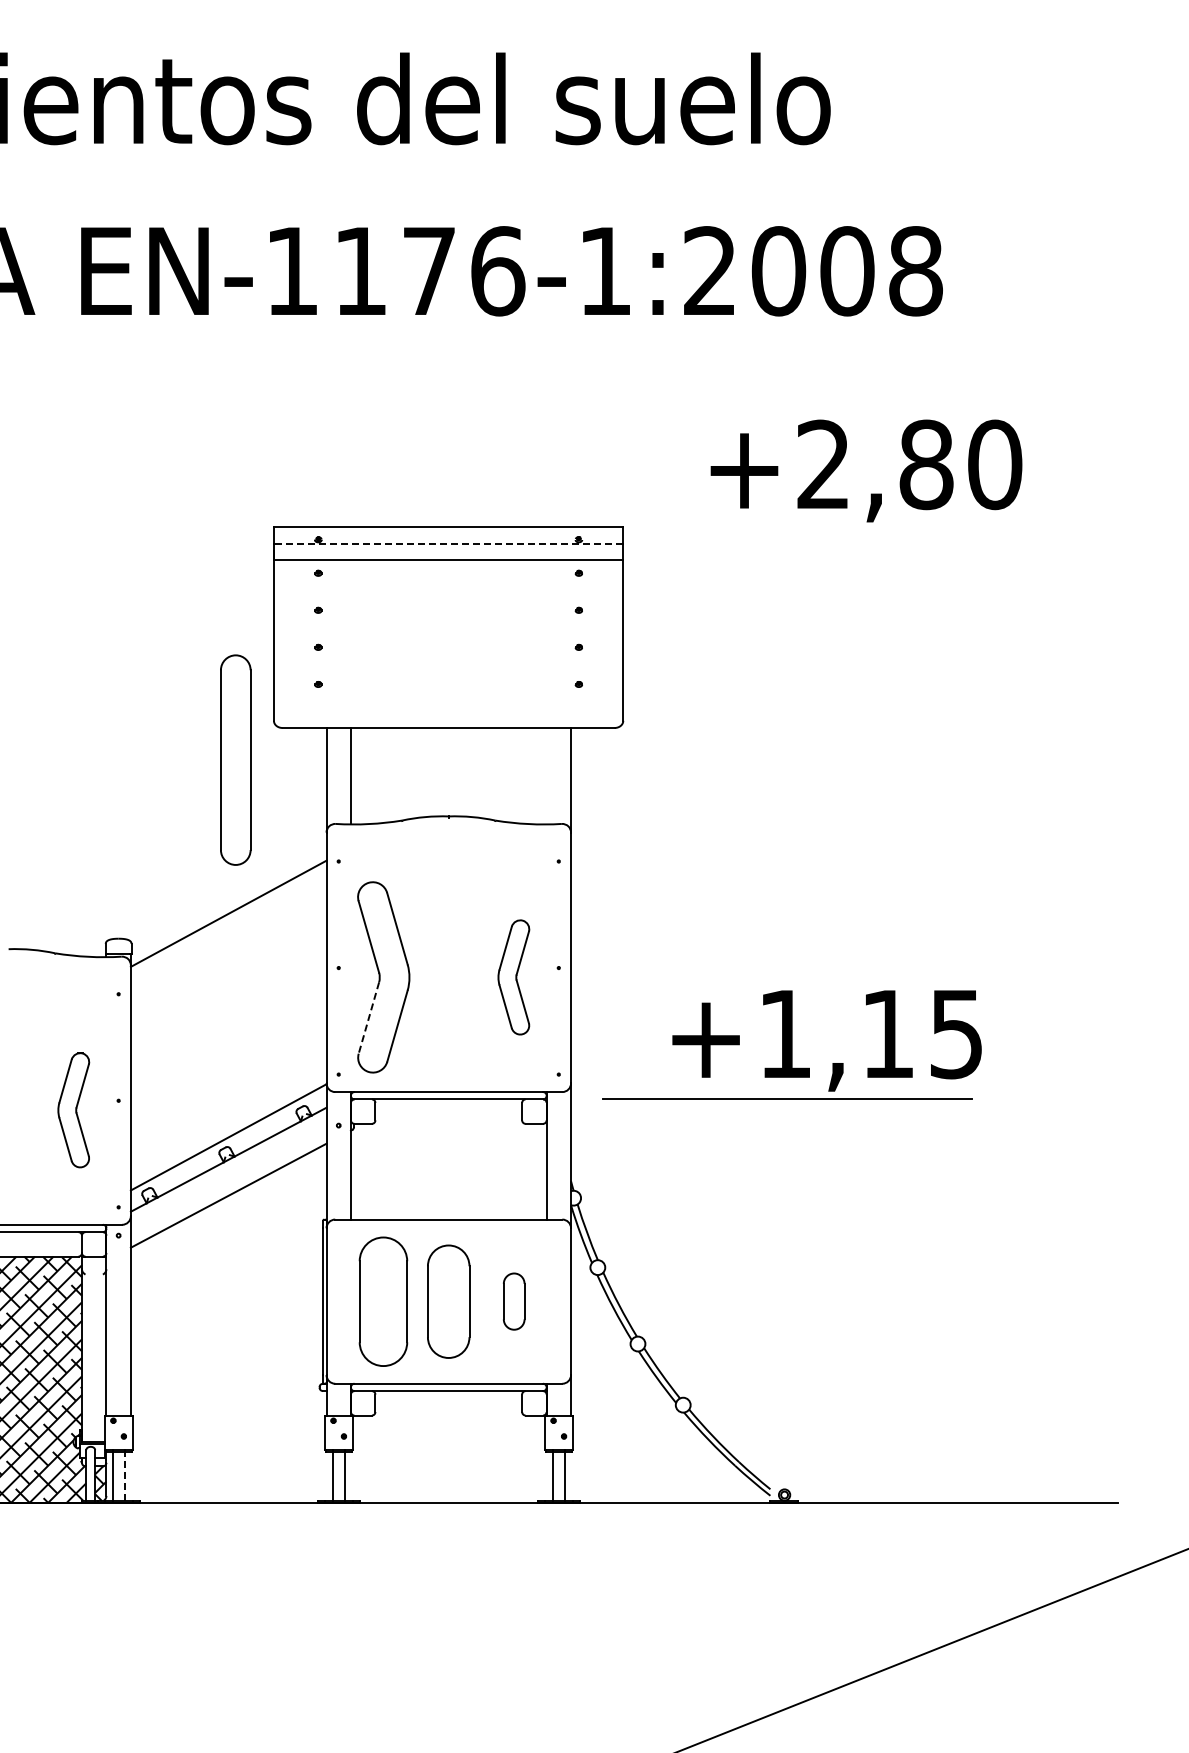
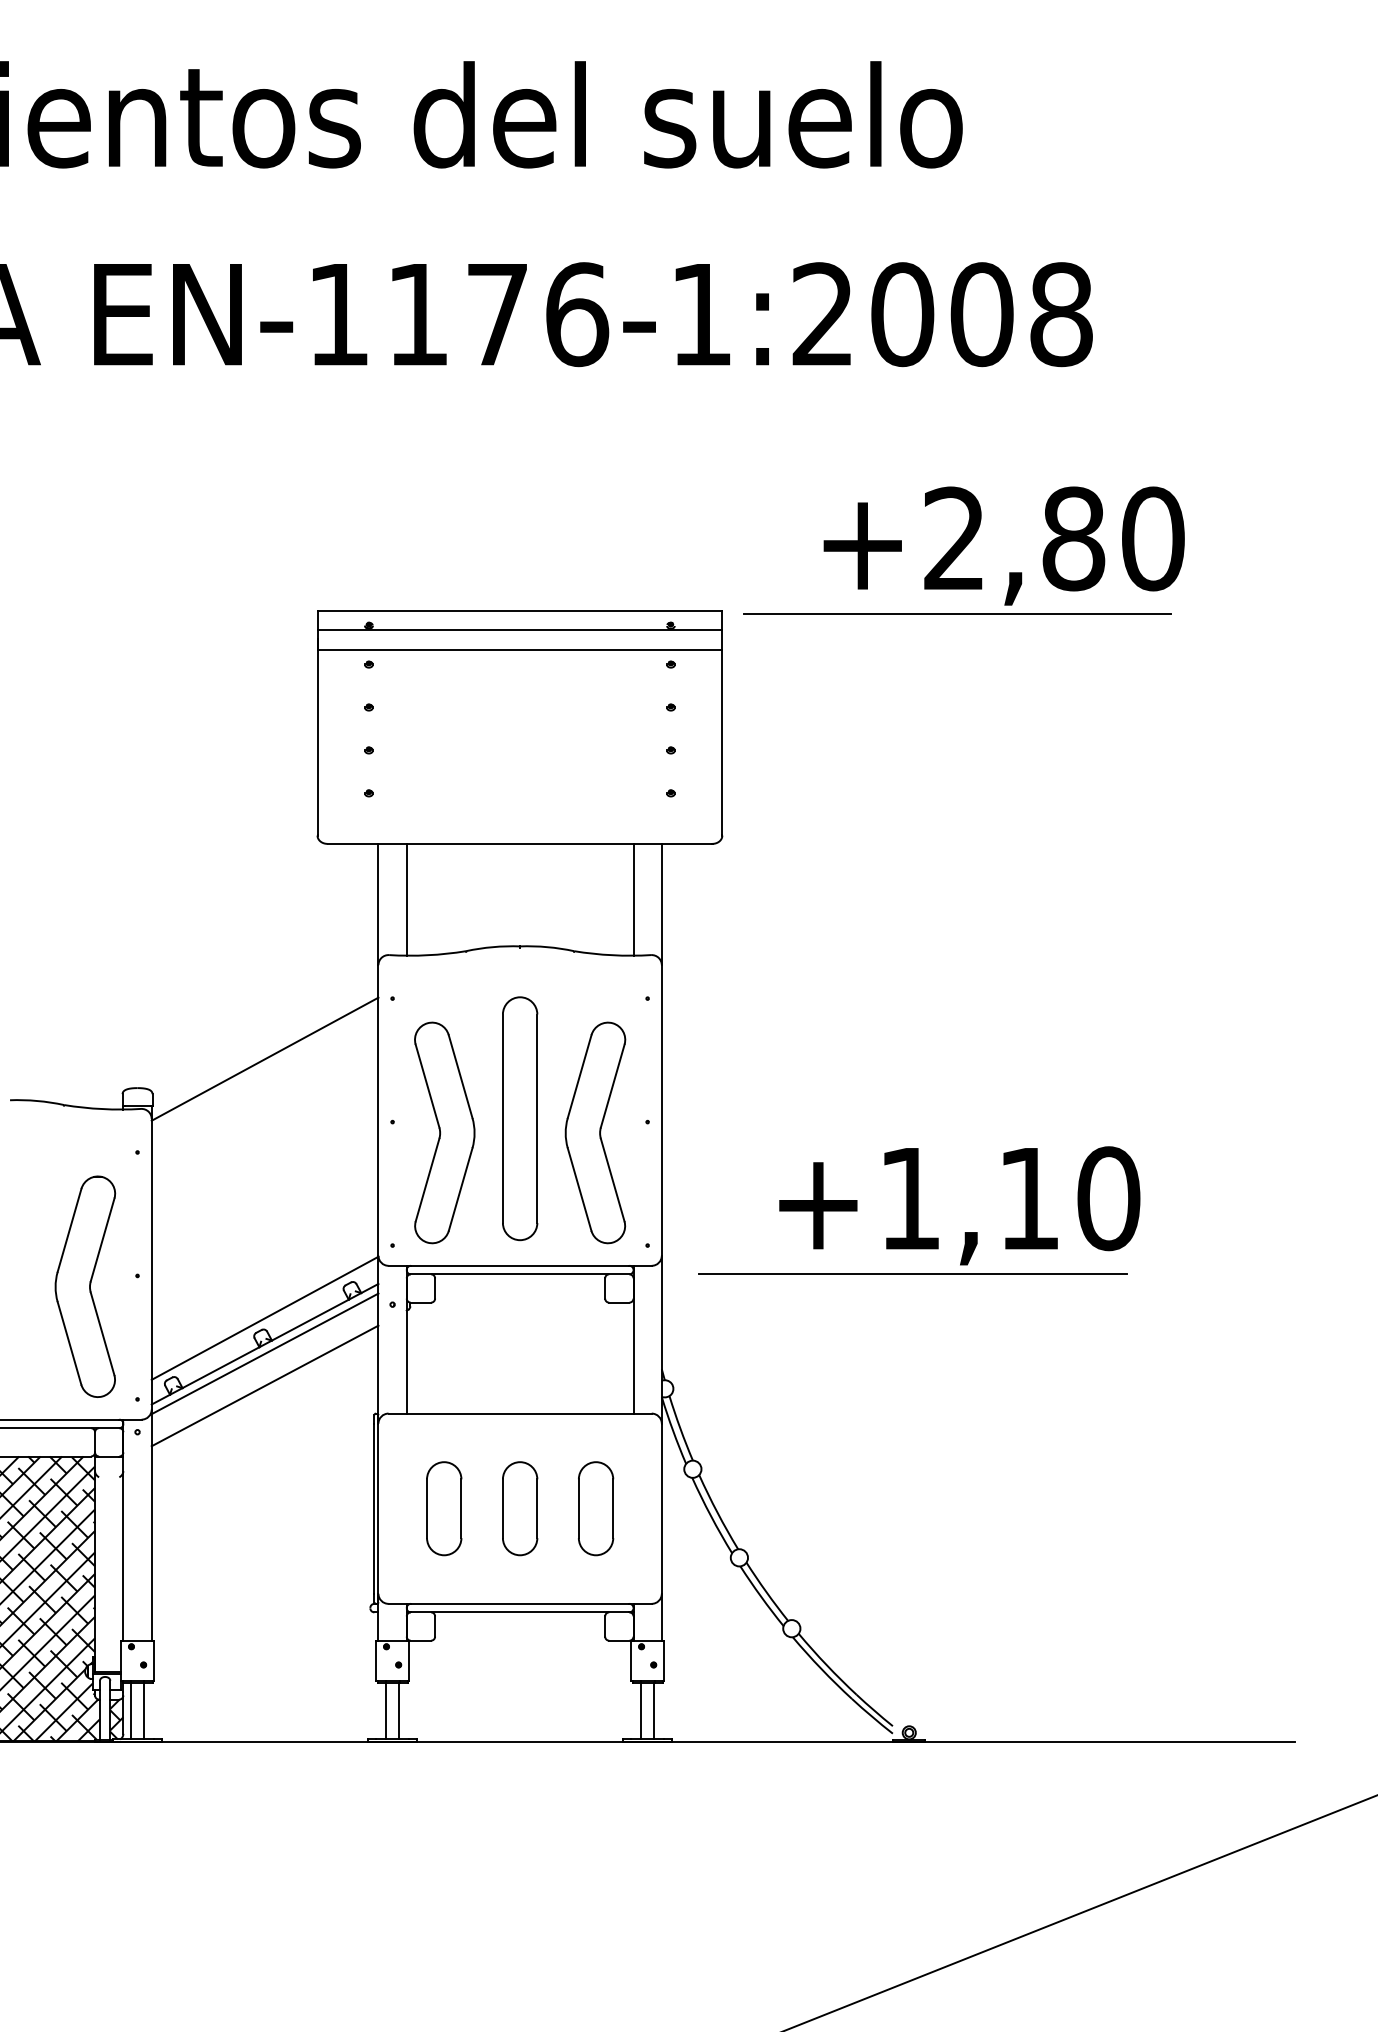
line: (825, 529) -> (956, 613), added
line: (448, 543) -> (519, 630), dashed -> solid
part: (235, 759) -> (519, 1117), moved
line: (546, 776) -> (633, 900), added
part: (513, 977) -> (595, 1133), size x1.67
line: (368, 1018) -> (427, 1180), dashed -> solid
text: (956, 1034) -> (1108, 1199), +1,15 -> +1,10
part: (73, 1110) -> (85, 1287), size x1.67
line: (228, 1168) -> (264, 1354), added
part: (382, 1301) -> (443, 1508), size x0.62
part: (448, 1301) -> (519, 1508), size x0.71
part: (513, 1301) -> (595, 1508), size x1.43
line: (124, 1476) -> (144, 1711), dashed -> solid

